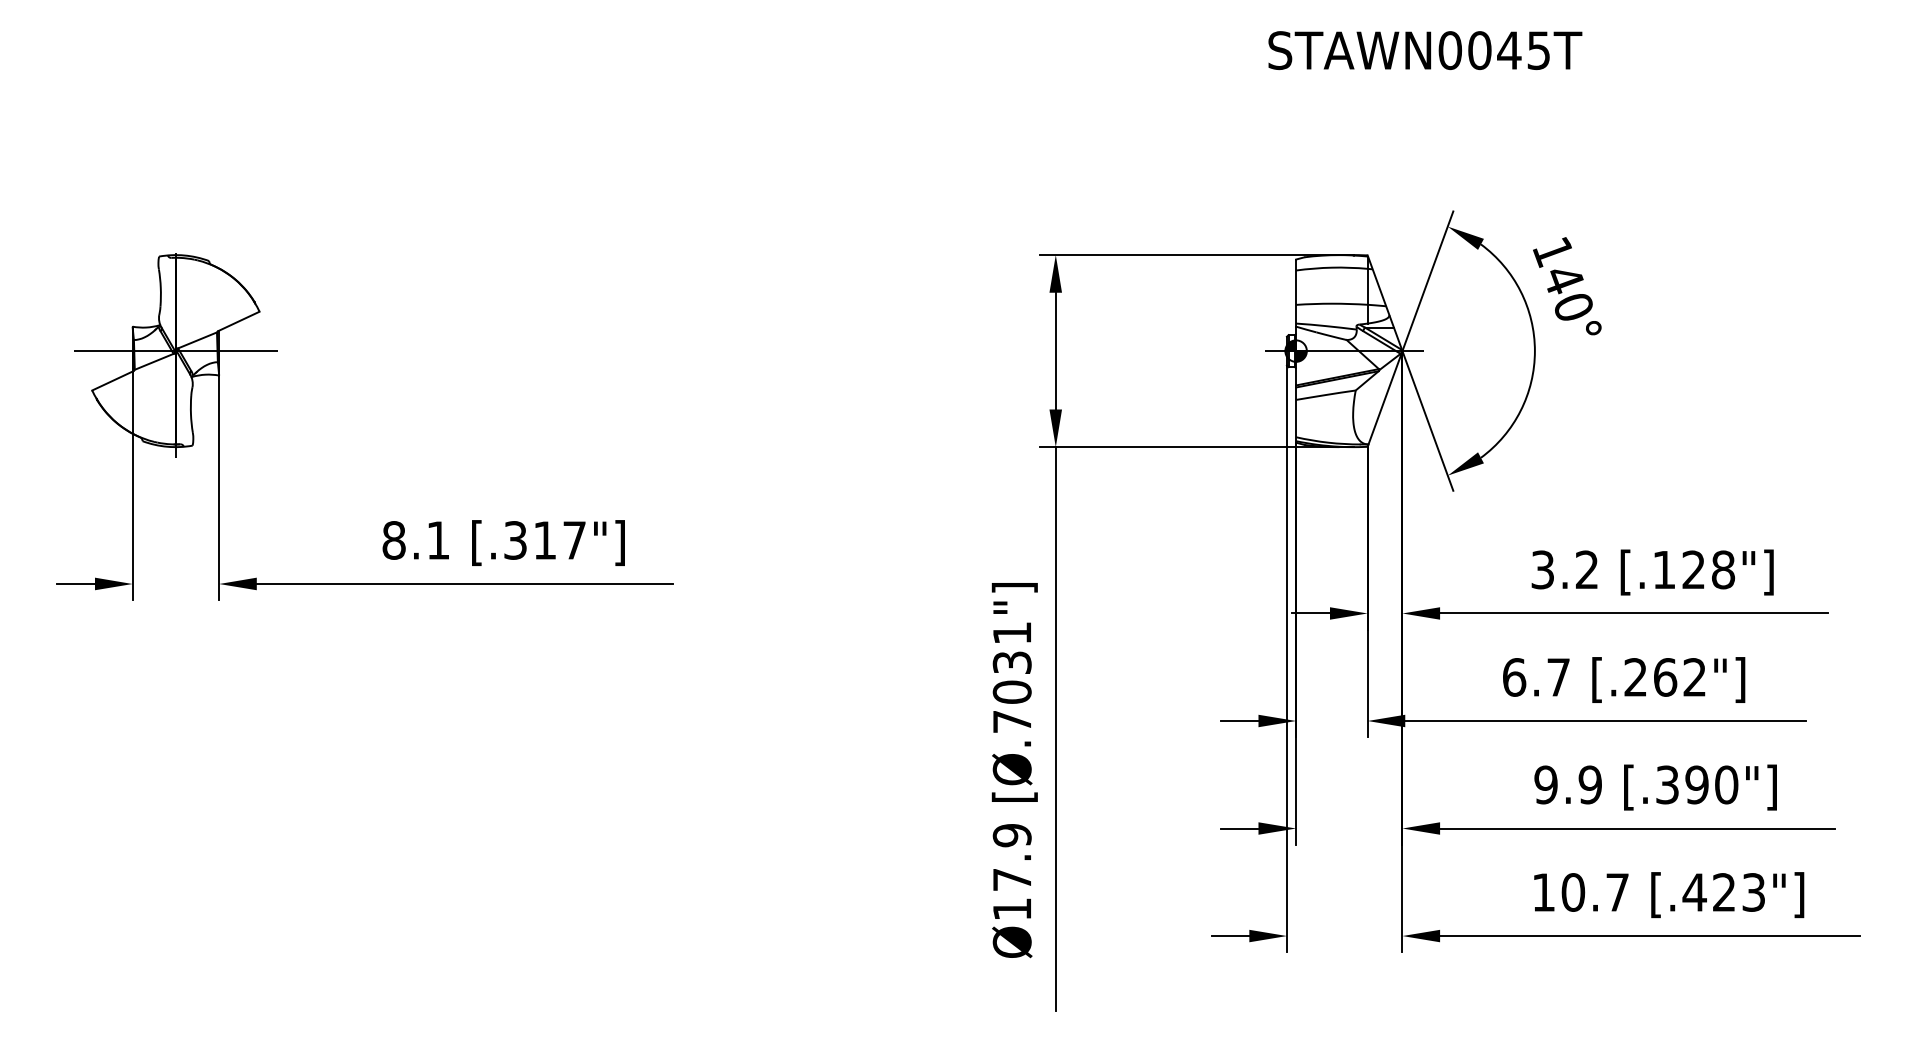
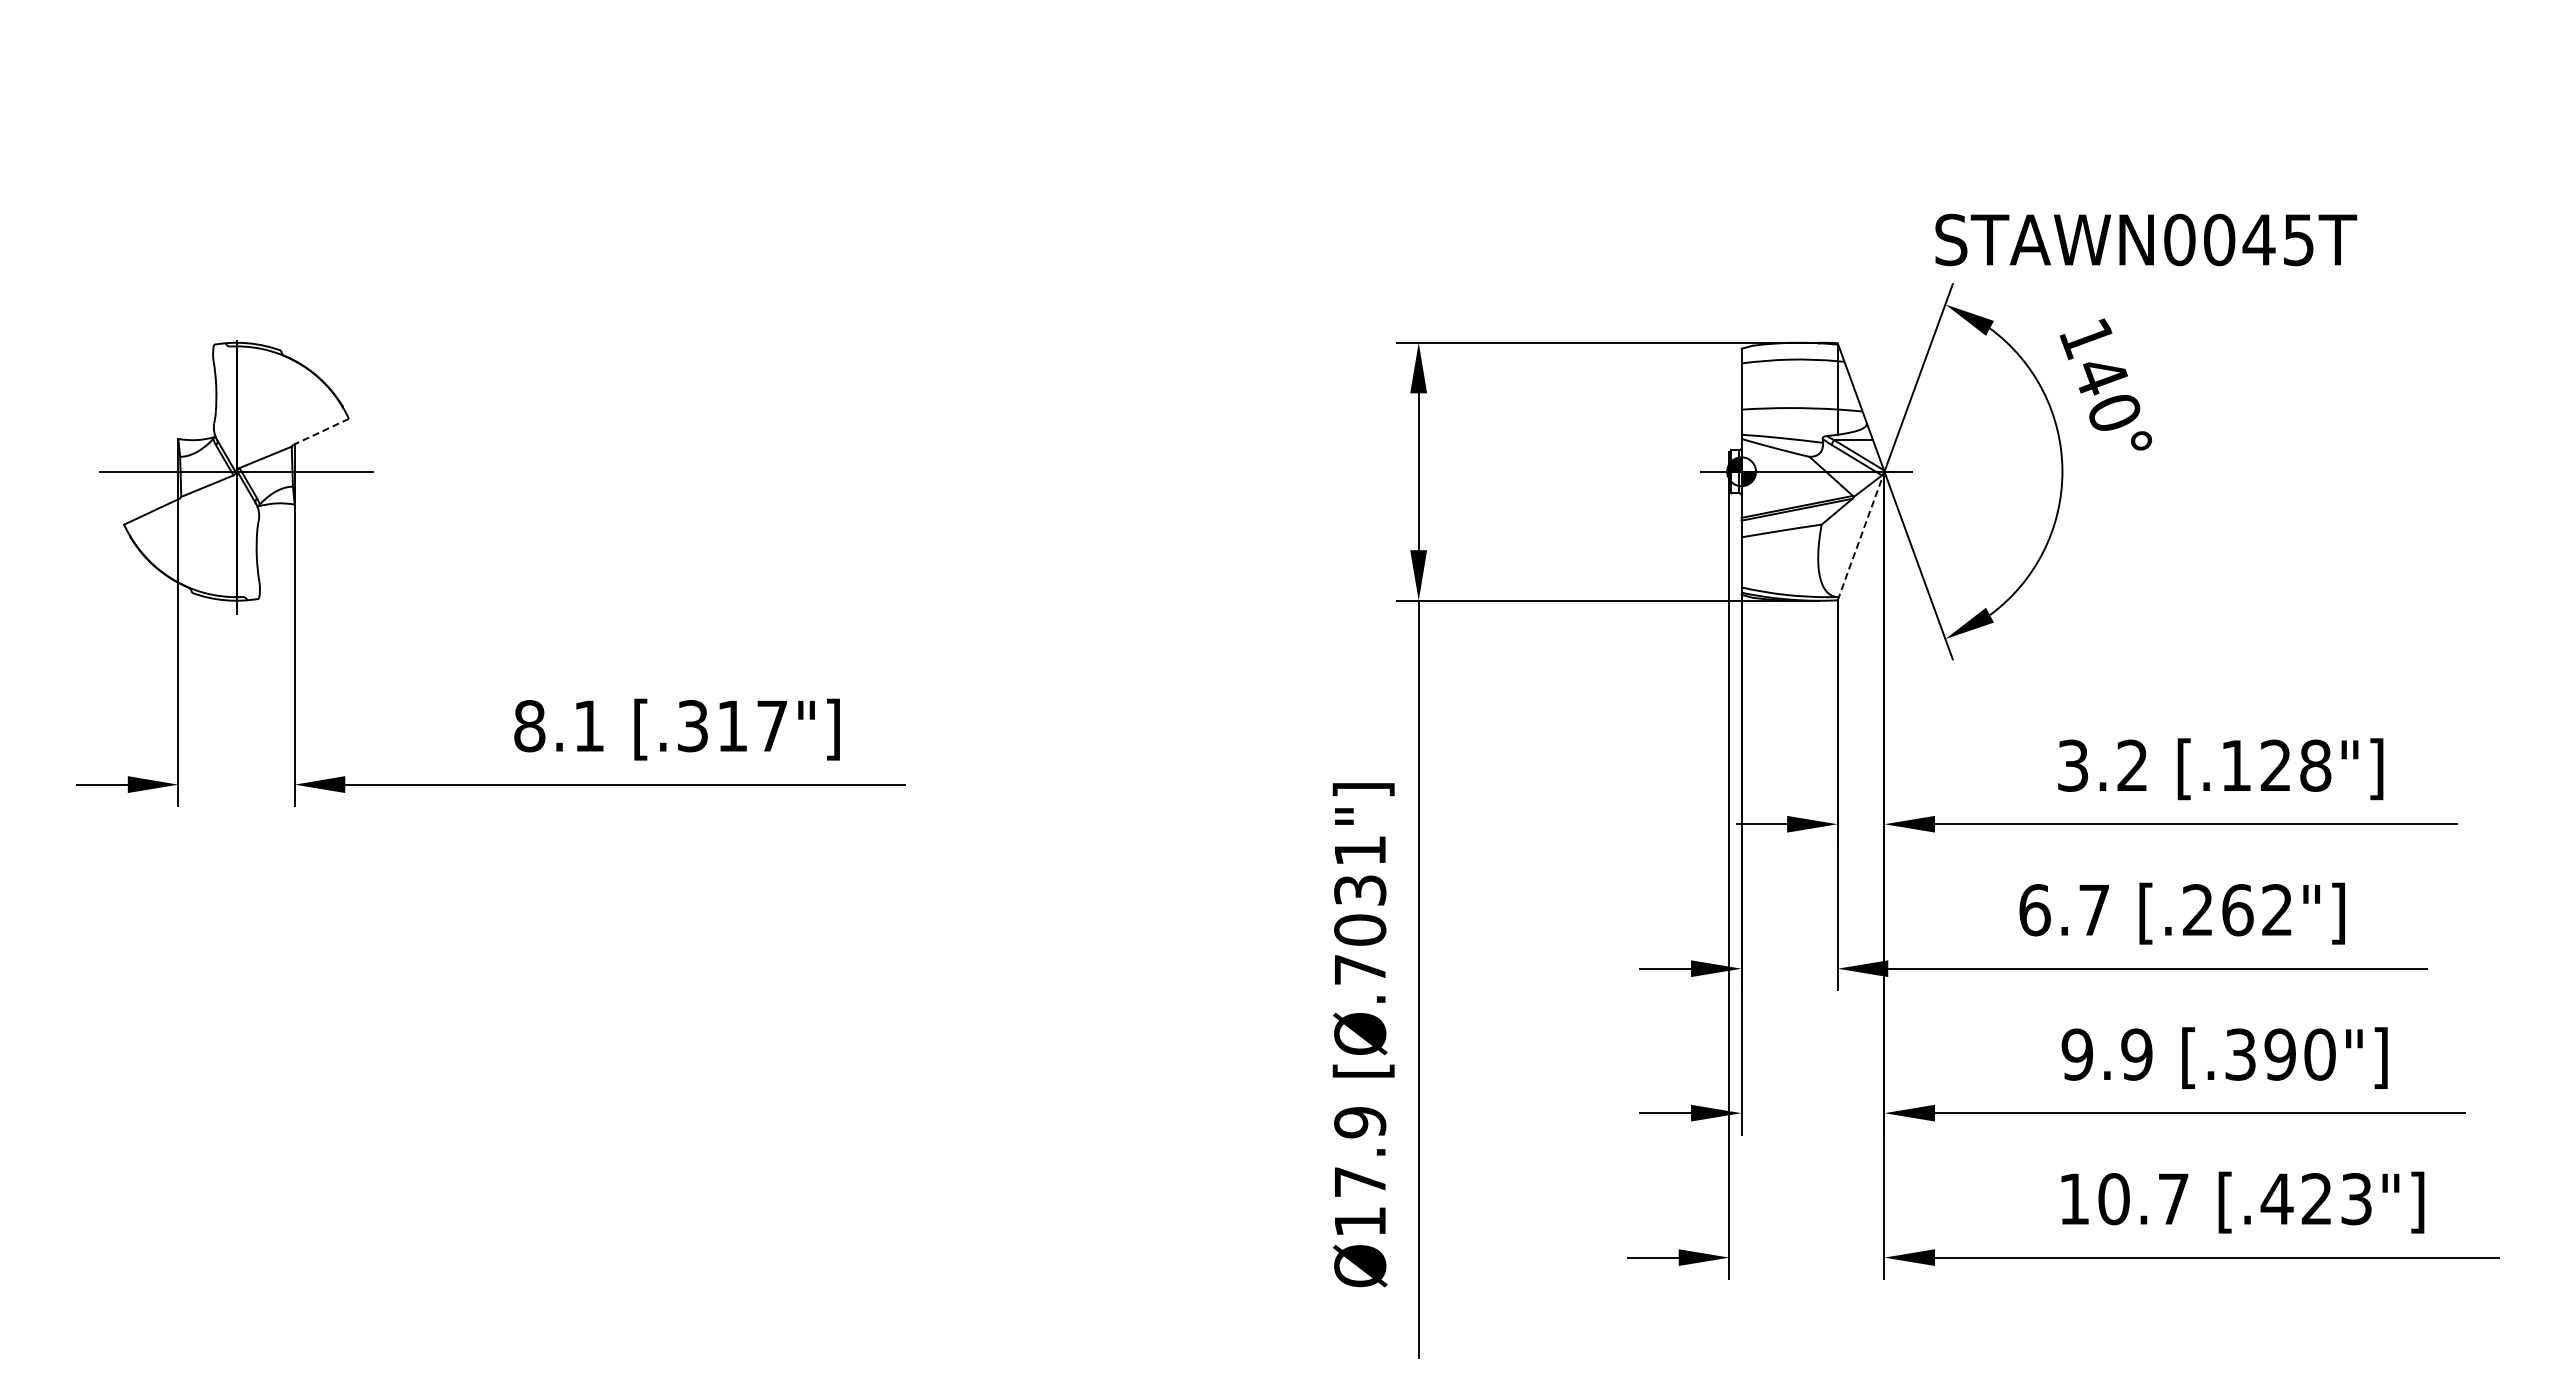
text: (1425, 50) -> (2146, 239), moved
line: (238, 321) -> (320, 432), solid -> dashed
line: (1385, 398) -> (1861, 535), solid -> dashed

